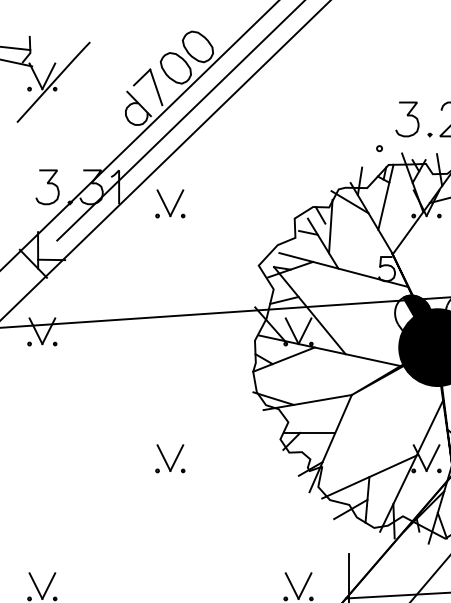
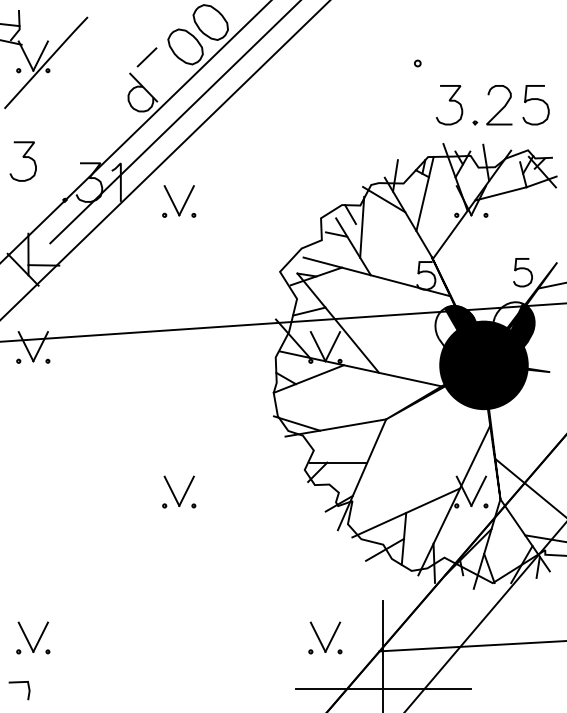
line: (156, 87) -> (163, 68), removed
circle: (379, 148) -> (417, 63), moved
curve: (46, 183) -> (22, 157), moved

